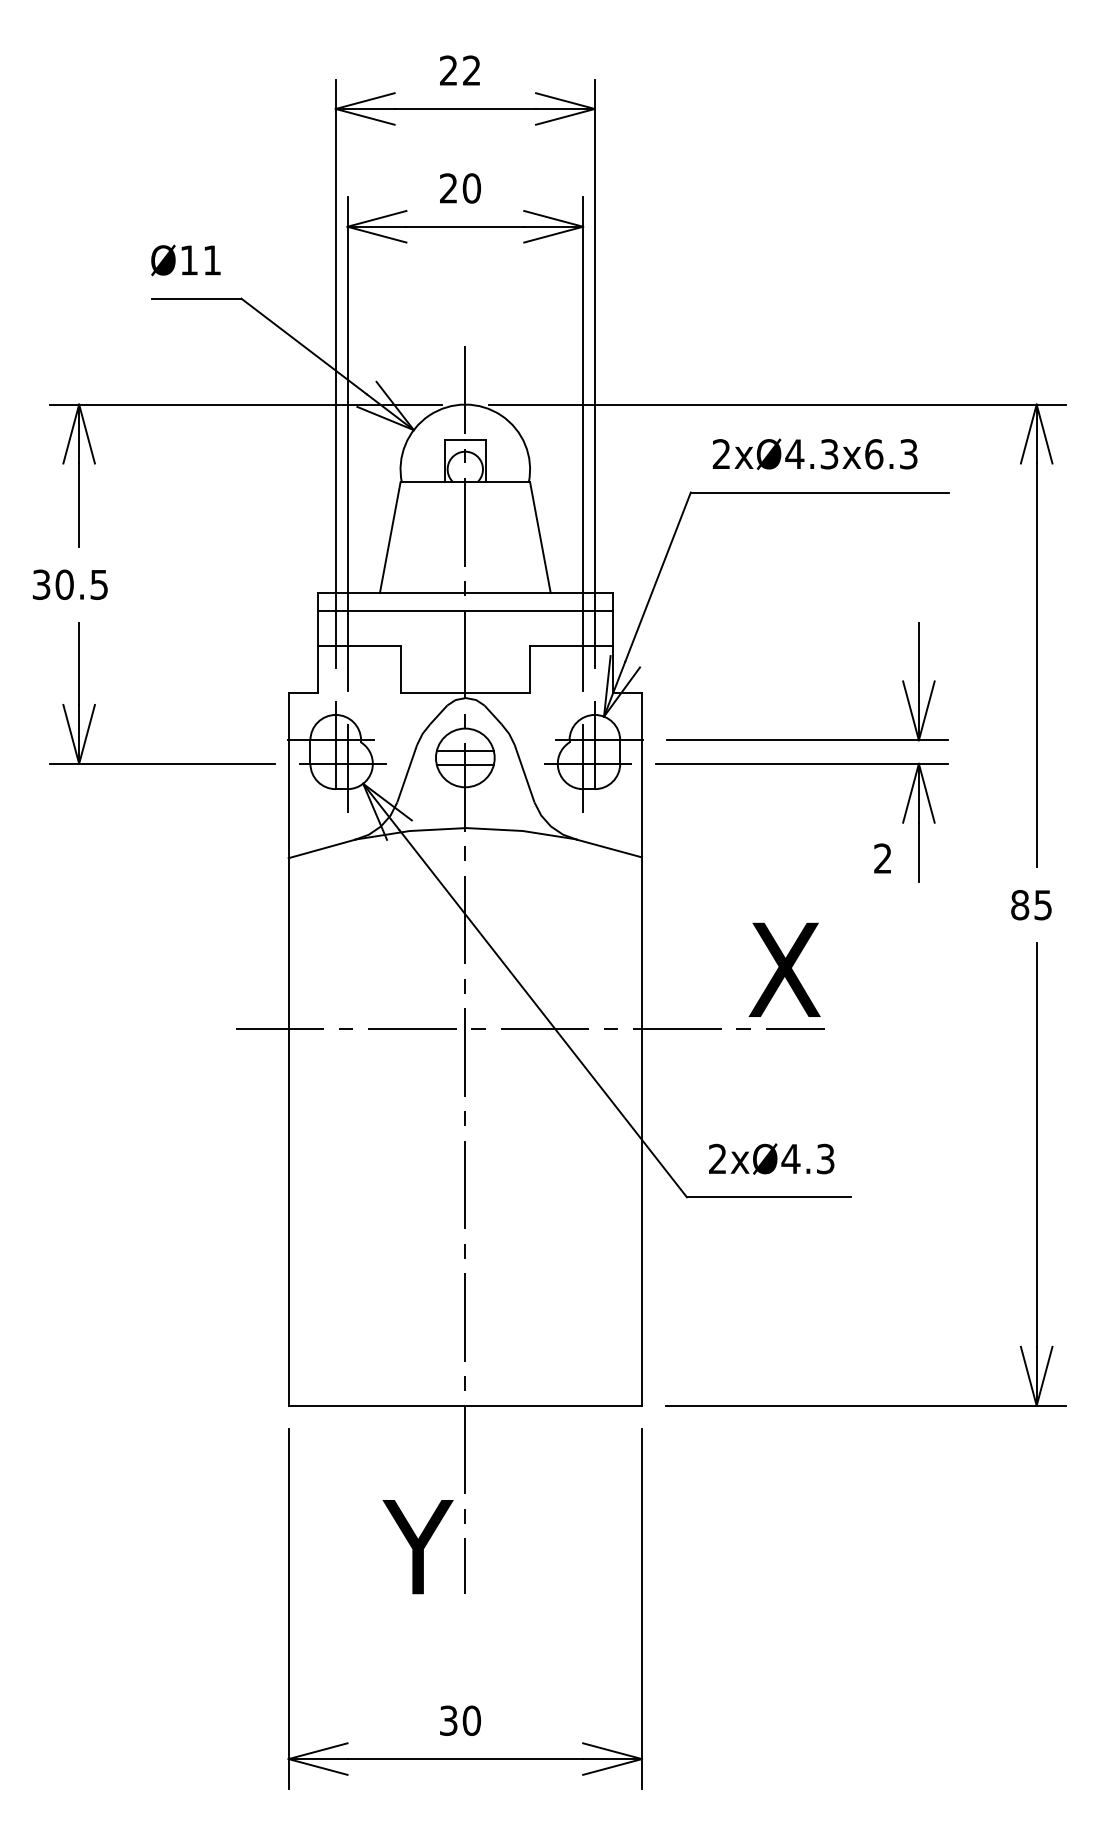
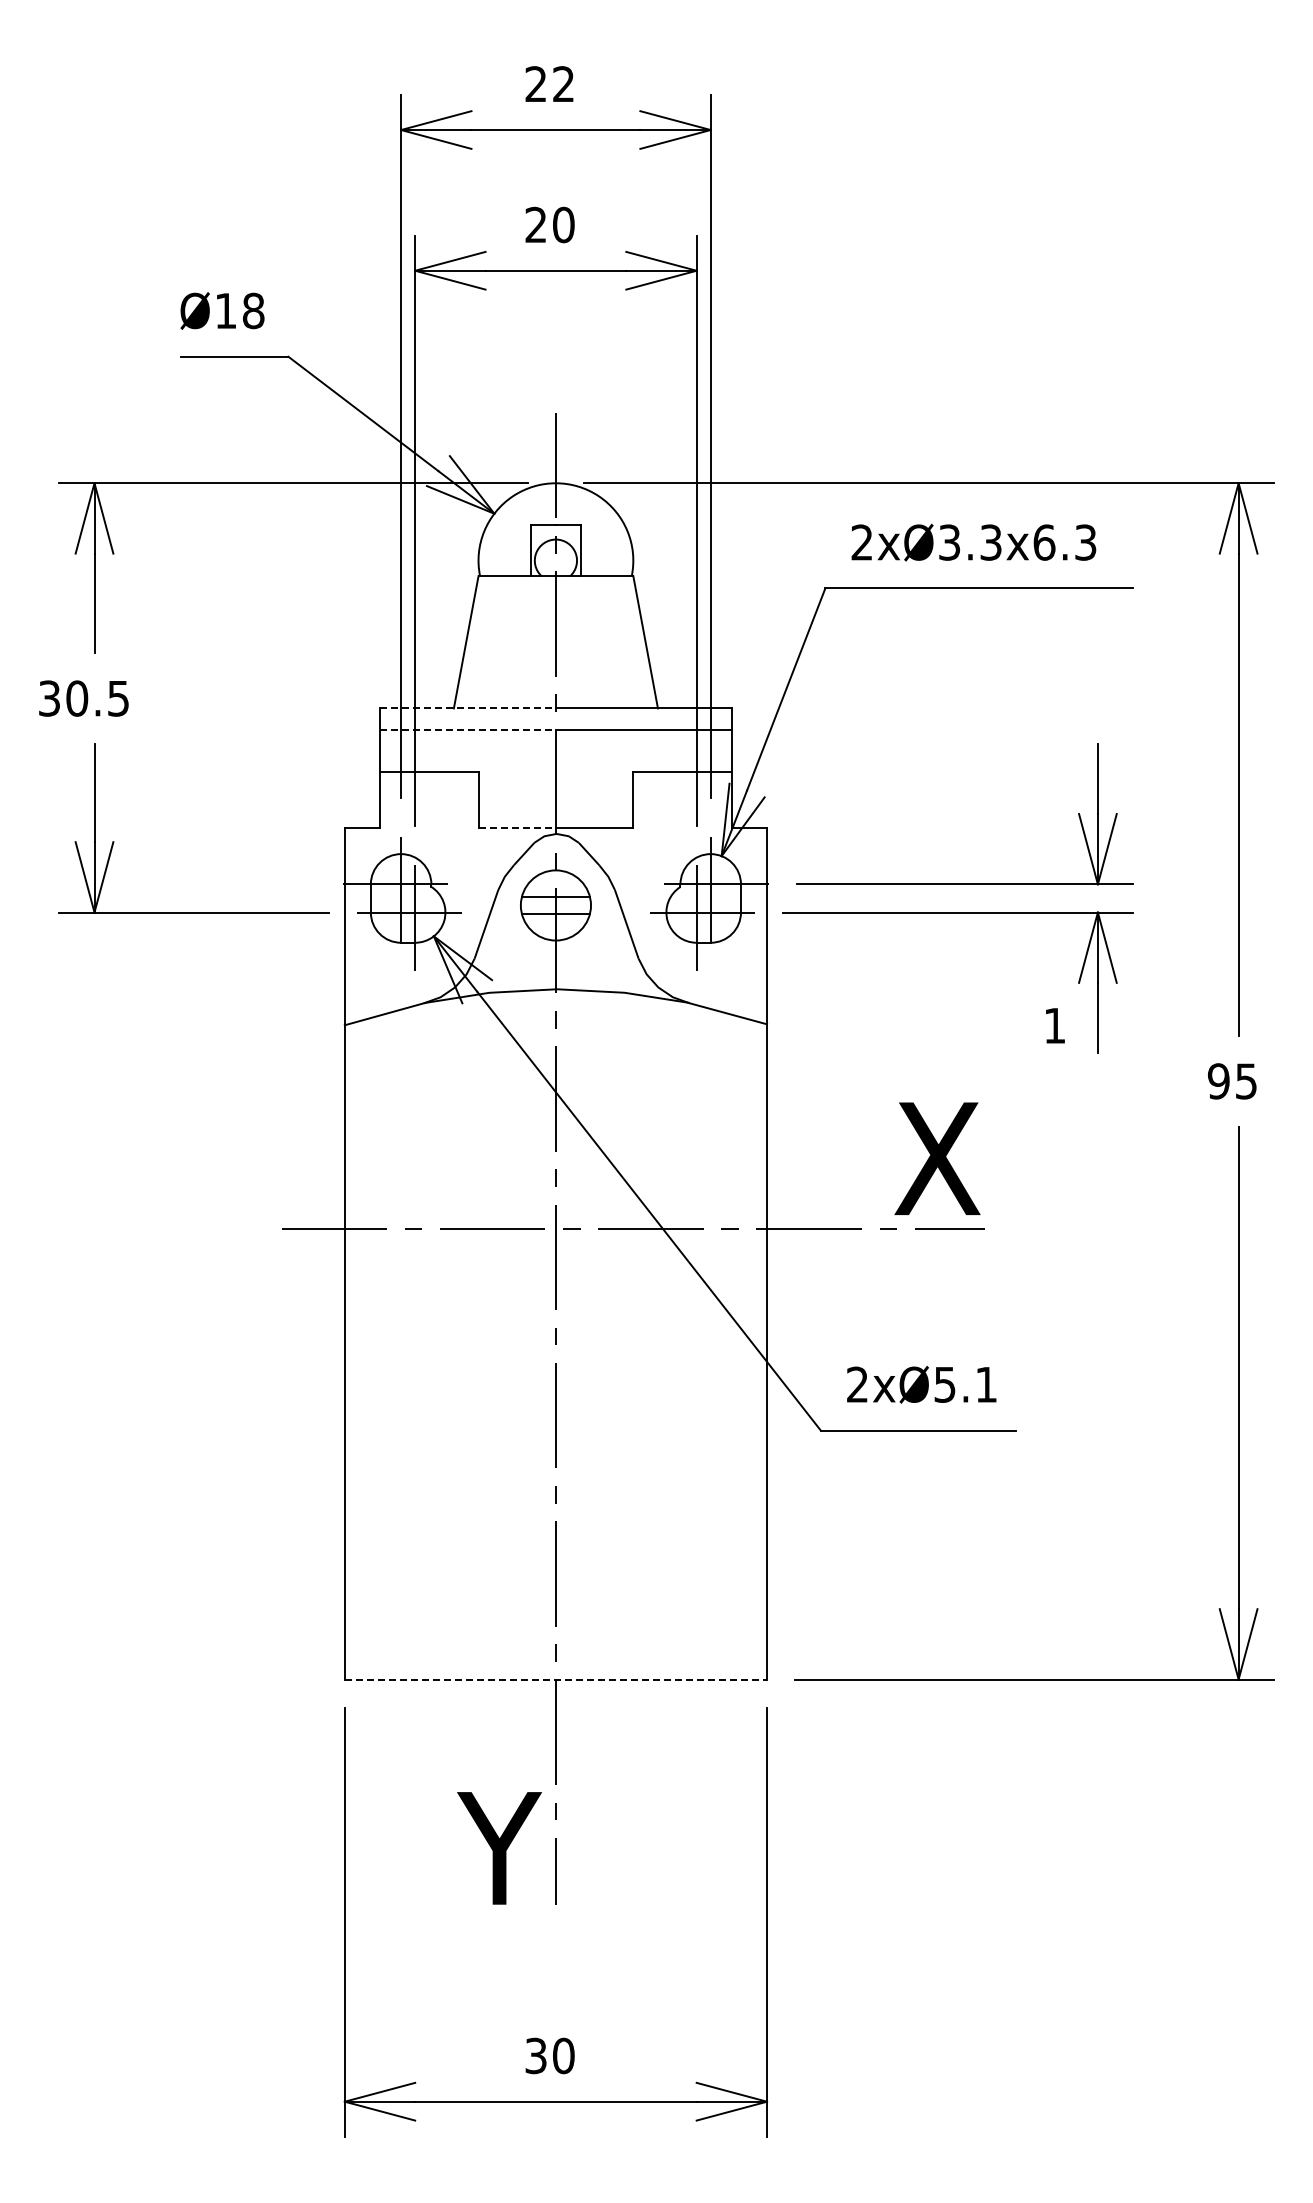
text: (212, 260) -> (253, 310), Ø11 -> Ø18
text: (794, 454) -> (949, 542), 2xØ4.3x6.3 -> 2xØ3.3x6.3
line: (391, 593) -> (467, 708), solid -> dashed
line: (391, 610) -> (467, 729), solid -> dashed
line: (433, 693) -> (517, 828), solid -> dashed
text: (882, 858) -> (1054, 1025), 2 -> 1
text: (1019, 905) -> (1218, 1081), 85 -> 95
text: (807, 1158) -> (964, 1384), 2xØ4.3 -> 2xØ5.1
line: (465, 1405) -> (556, 1679), solid -> dashed

